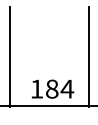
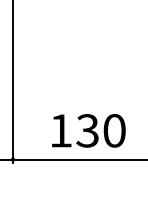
text: (59, 88) -> (100, 129), 184 -> 130

